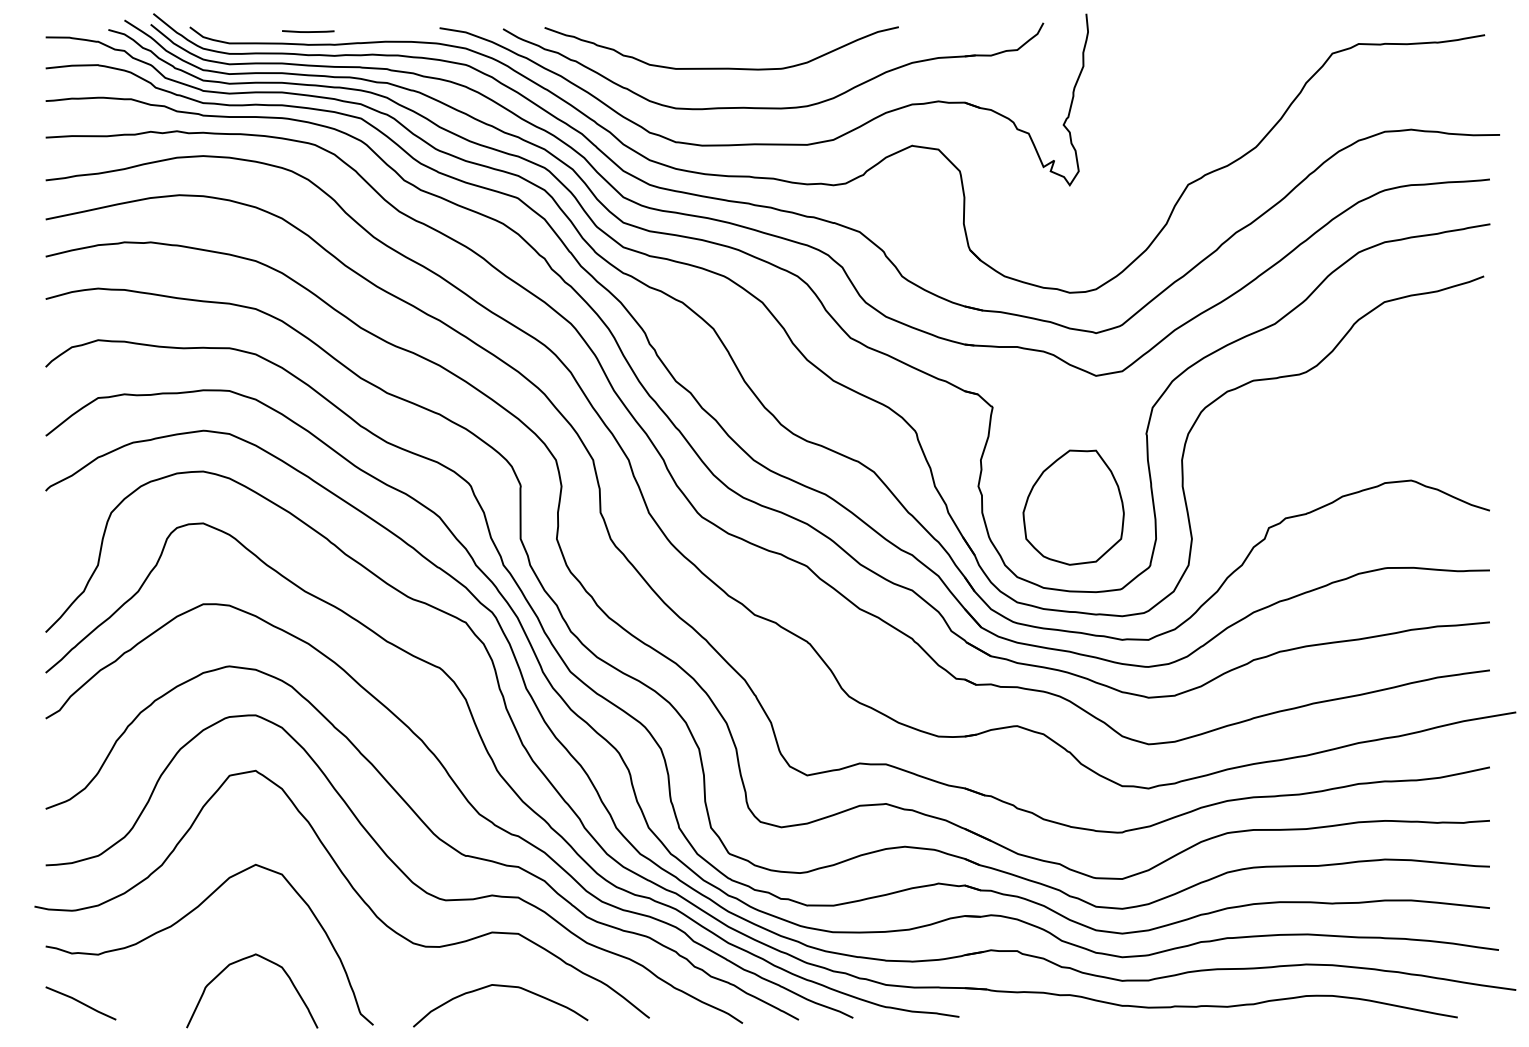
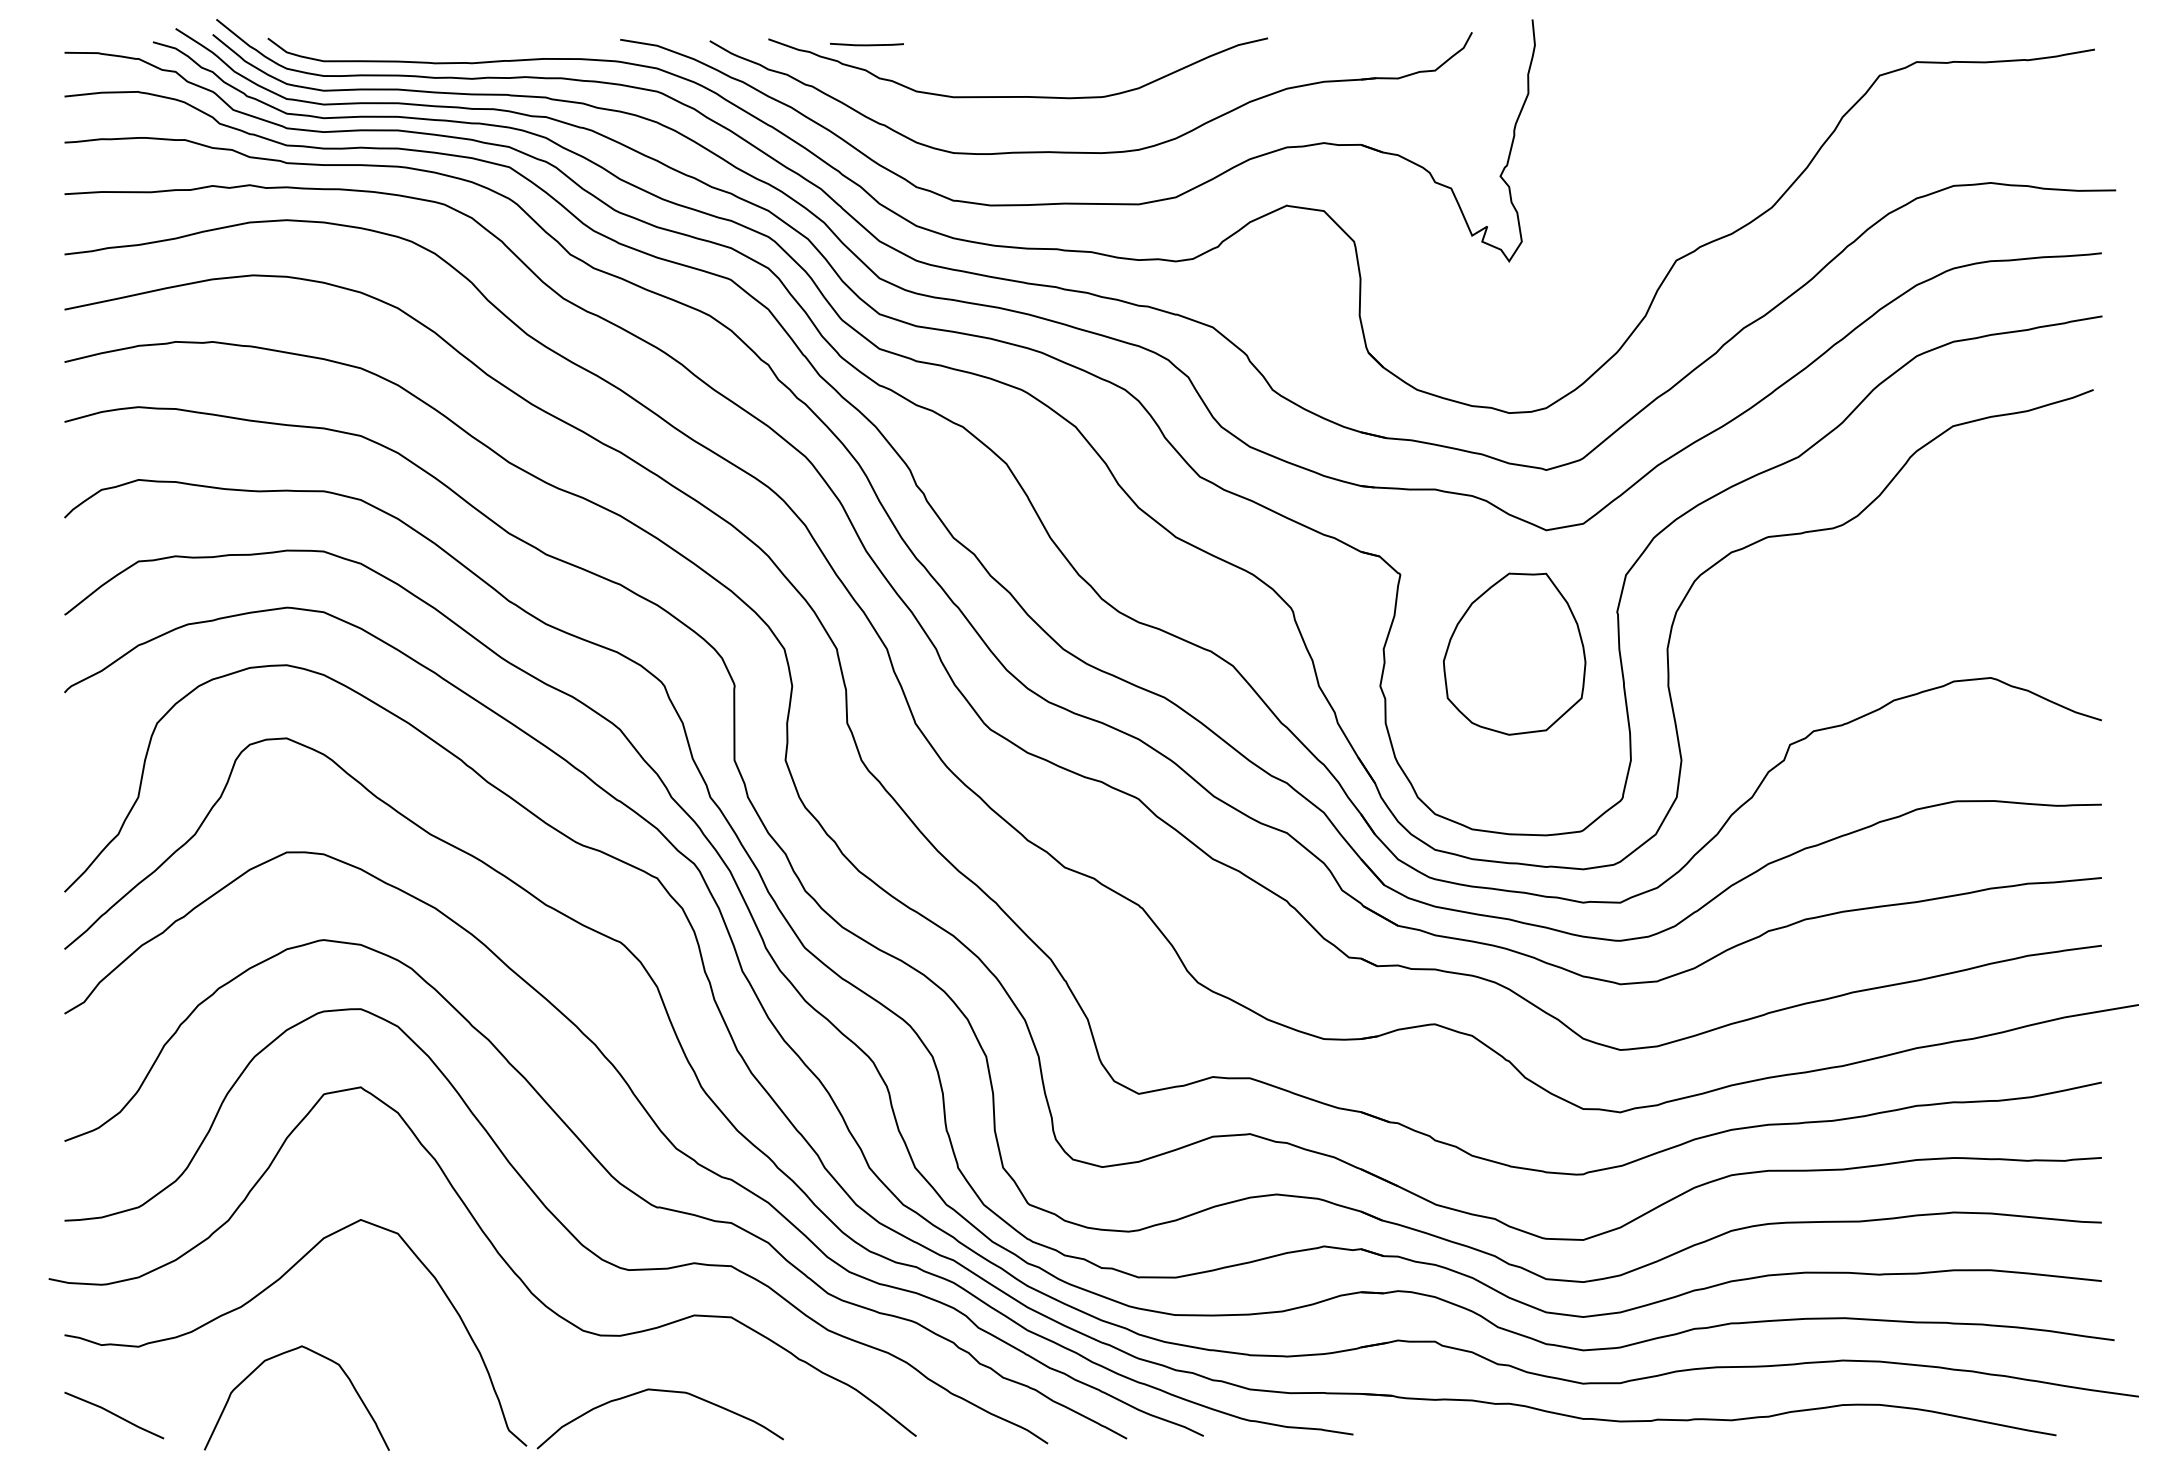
line: (307, 31) -> (866, 44), moved
part: (1073, 507) -> (1514, 653), moved
curve: (239, 961) -> (278, 1356), moved
curve: (500, 986) -> (659, 1391), moved

